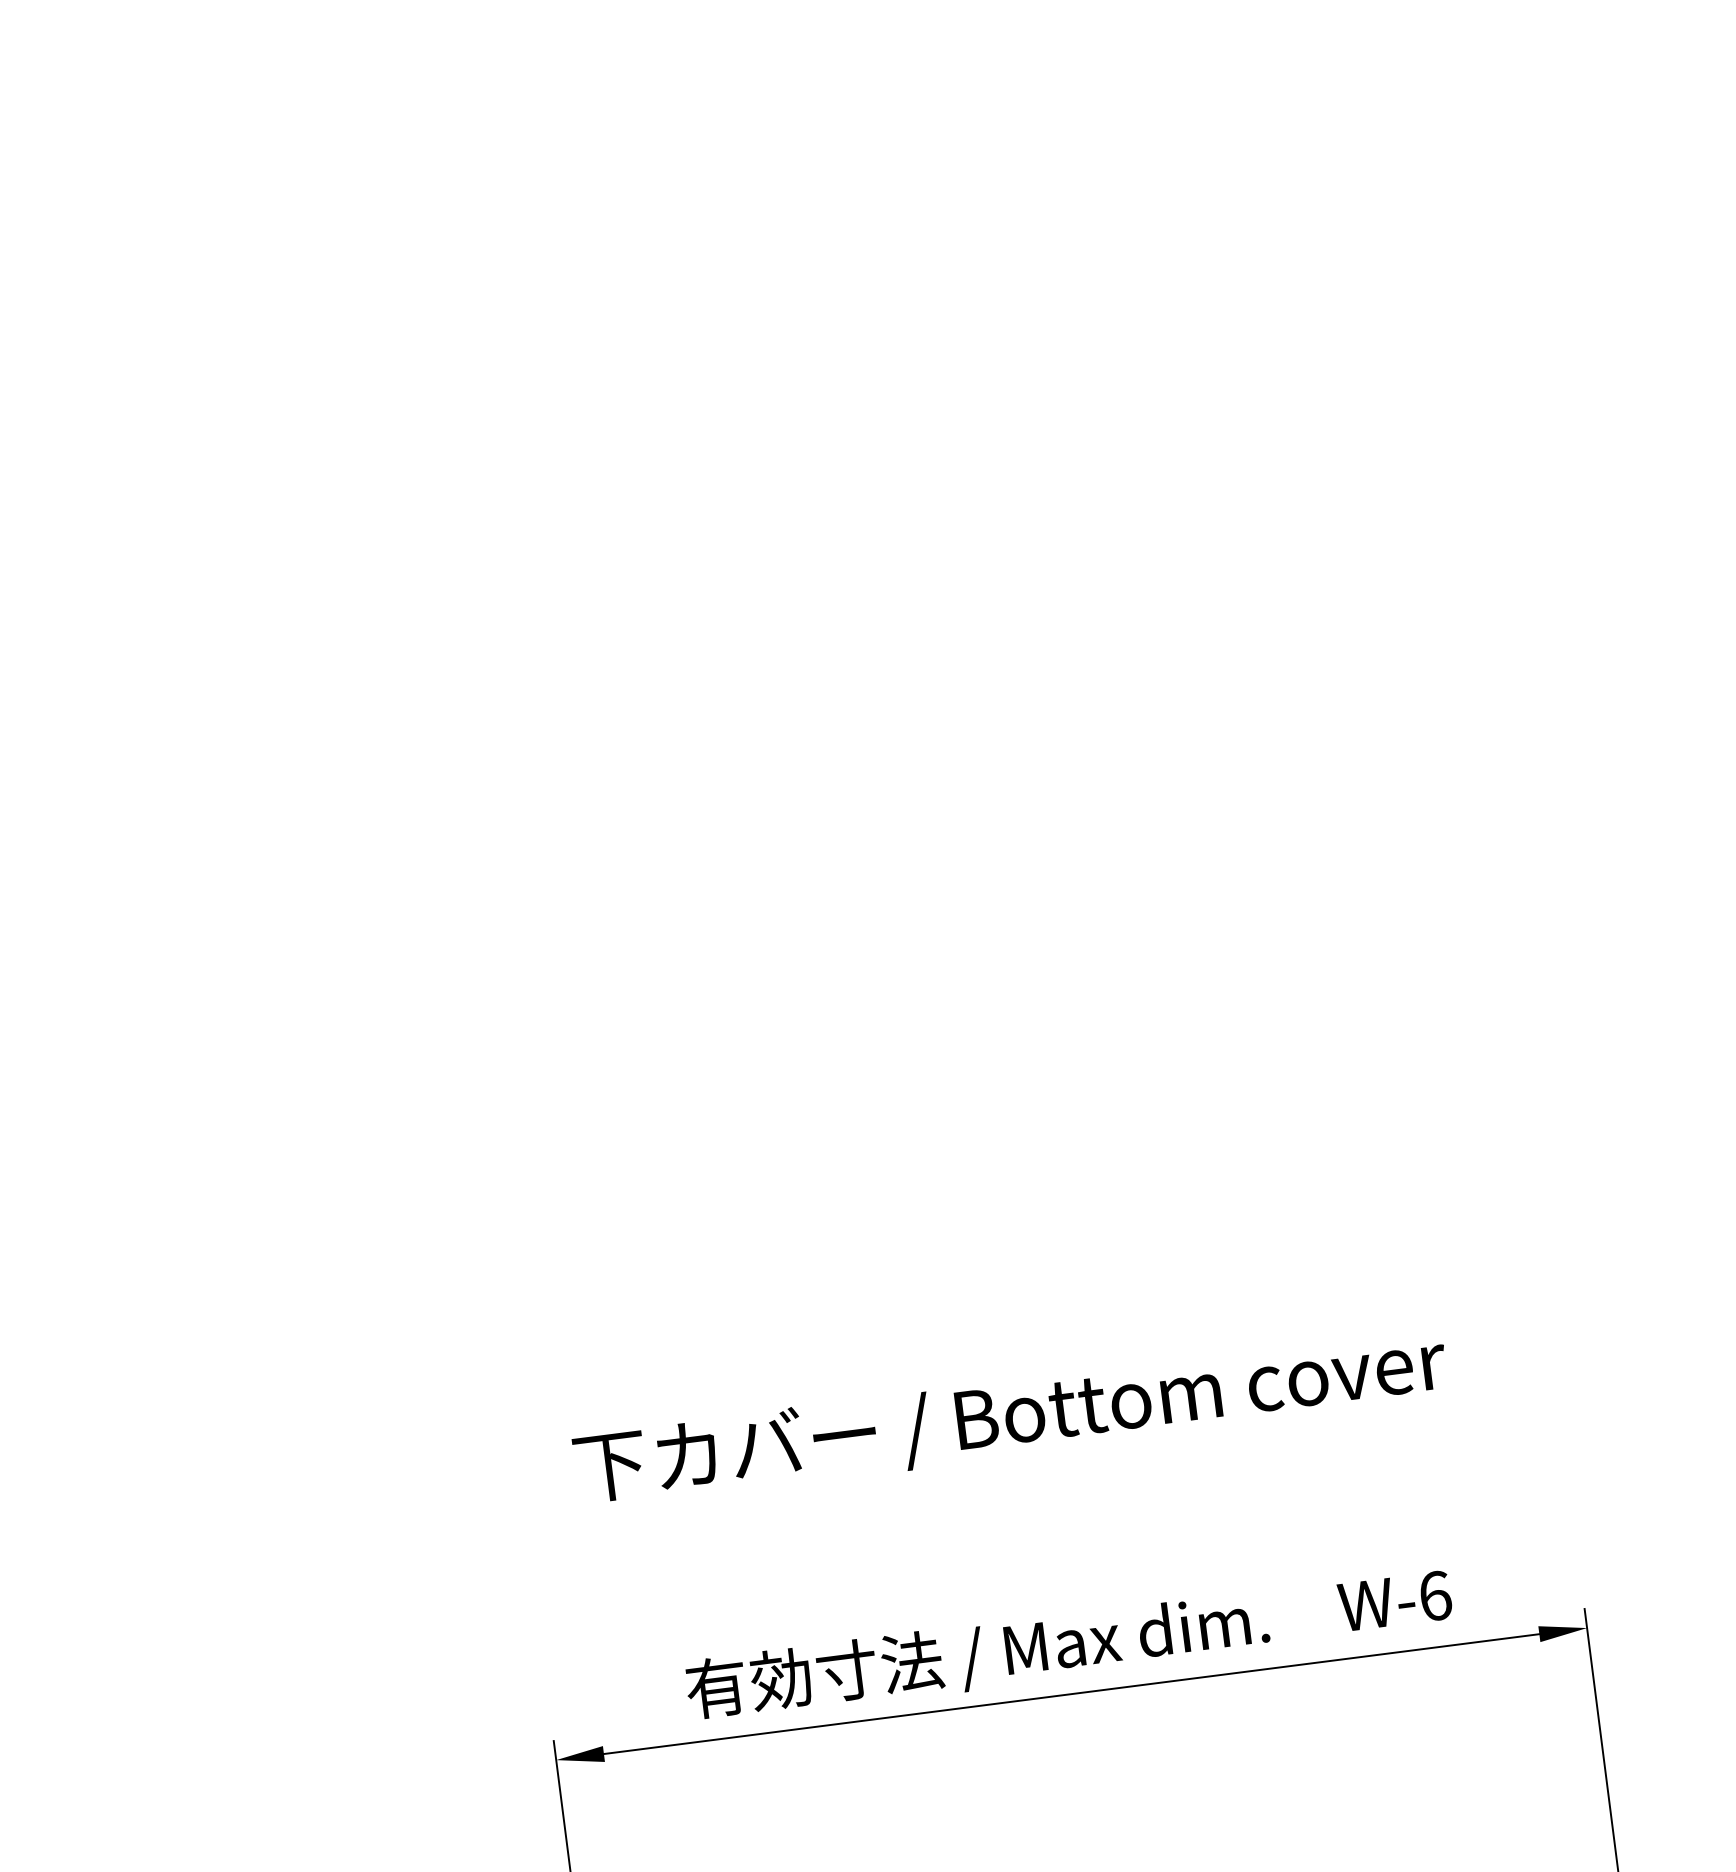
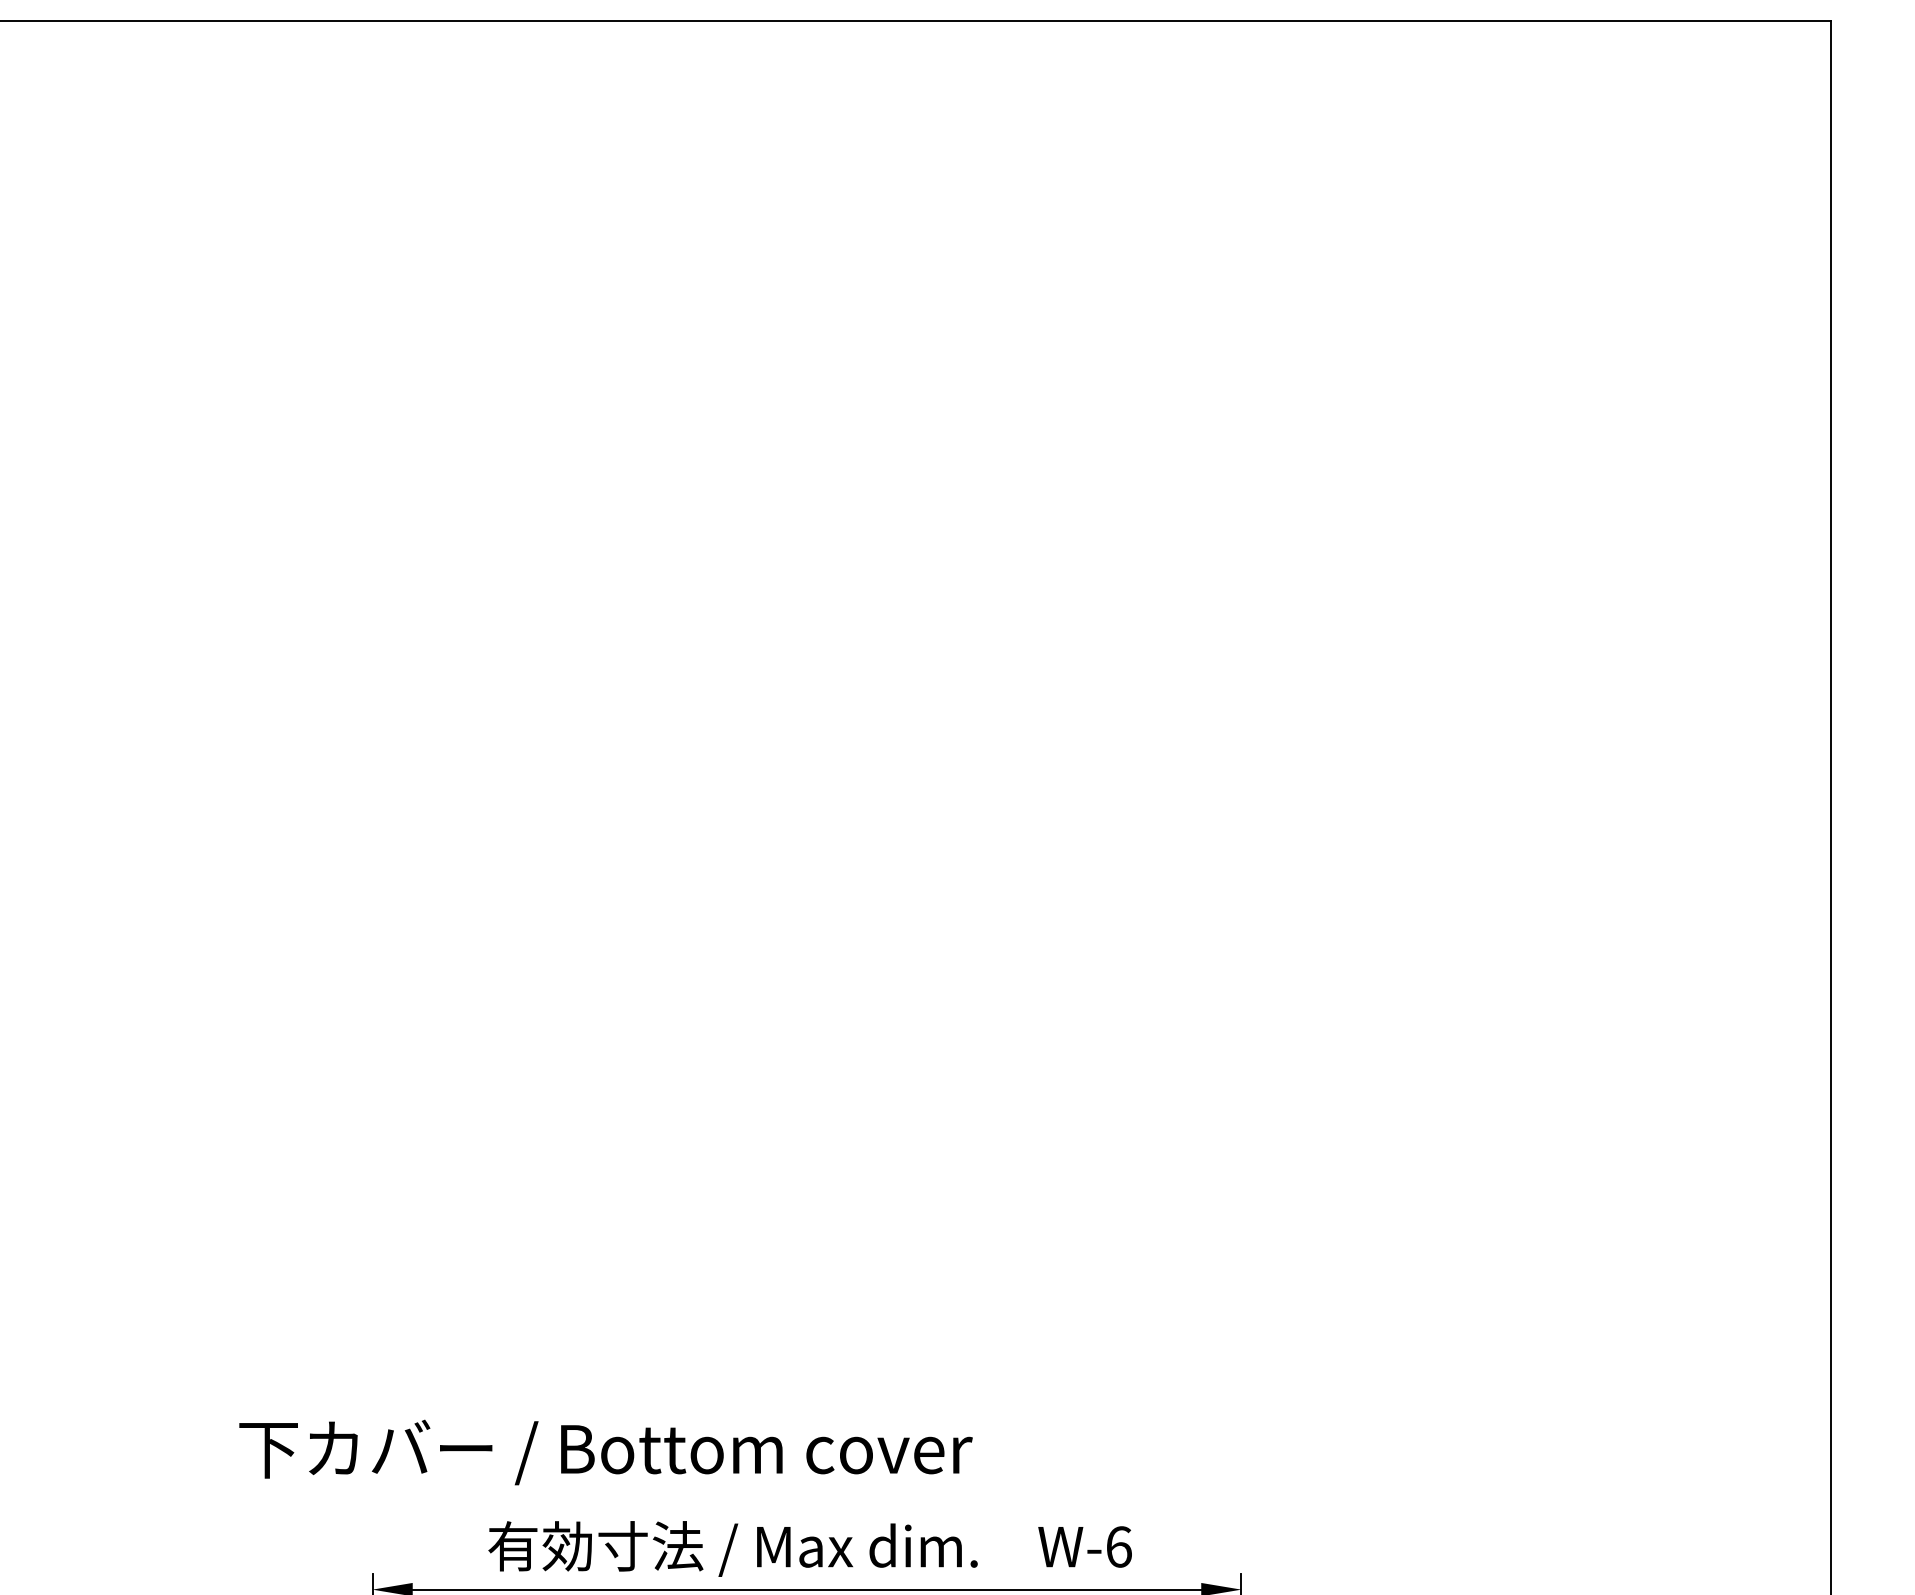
text: (1010, 1418) -> (605, 1452), moved

